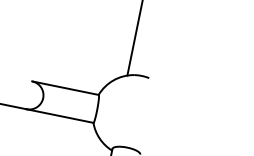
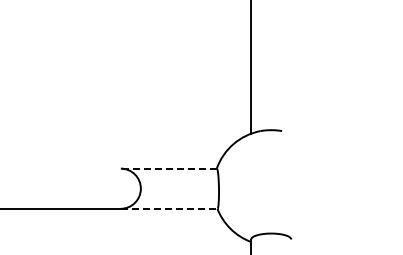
line: (65, 88) -> (168, 168), solid -> dashed
line: (60, 115) -> (169, 208), solid -> dashed

